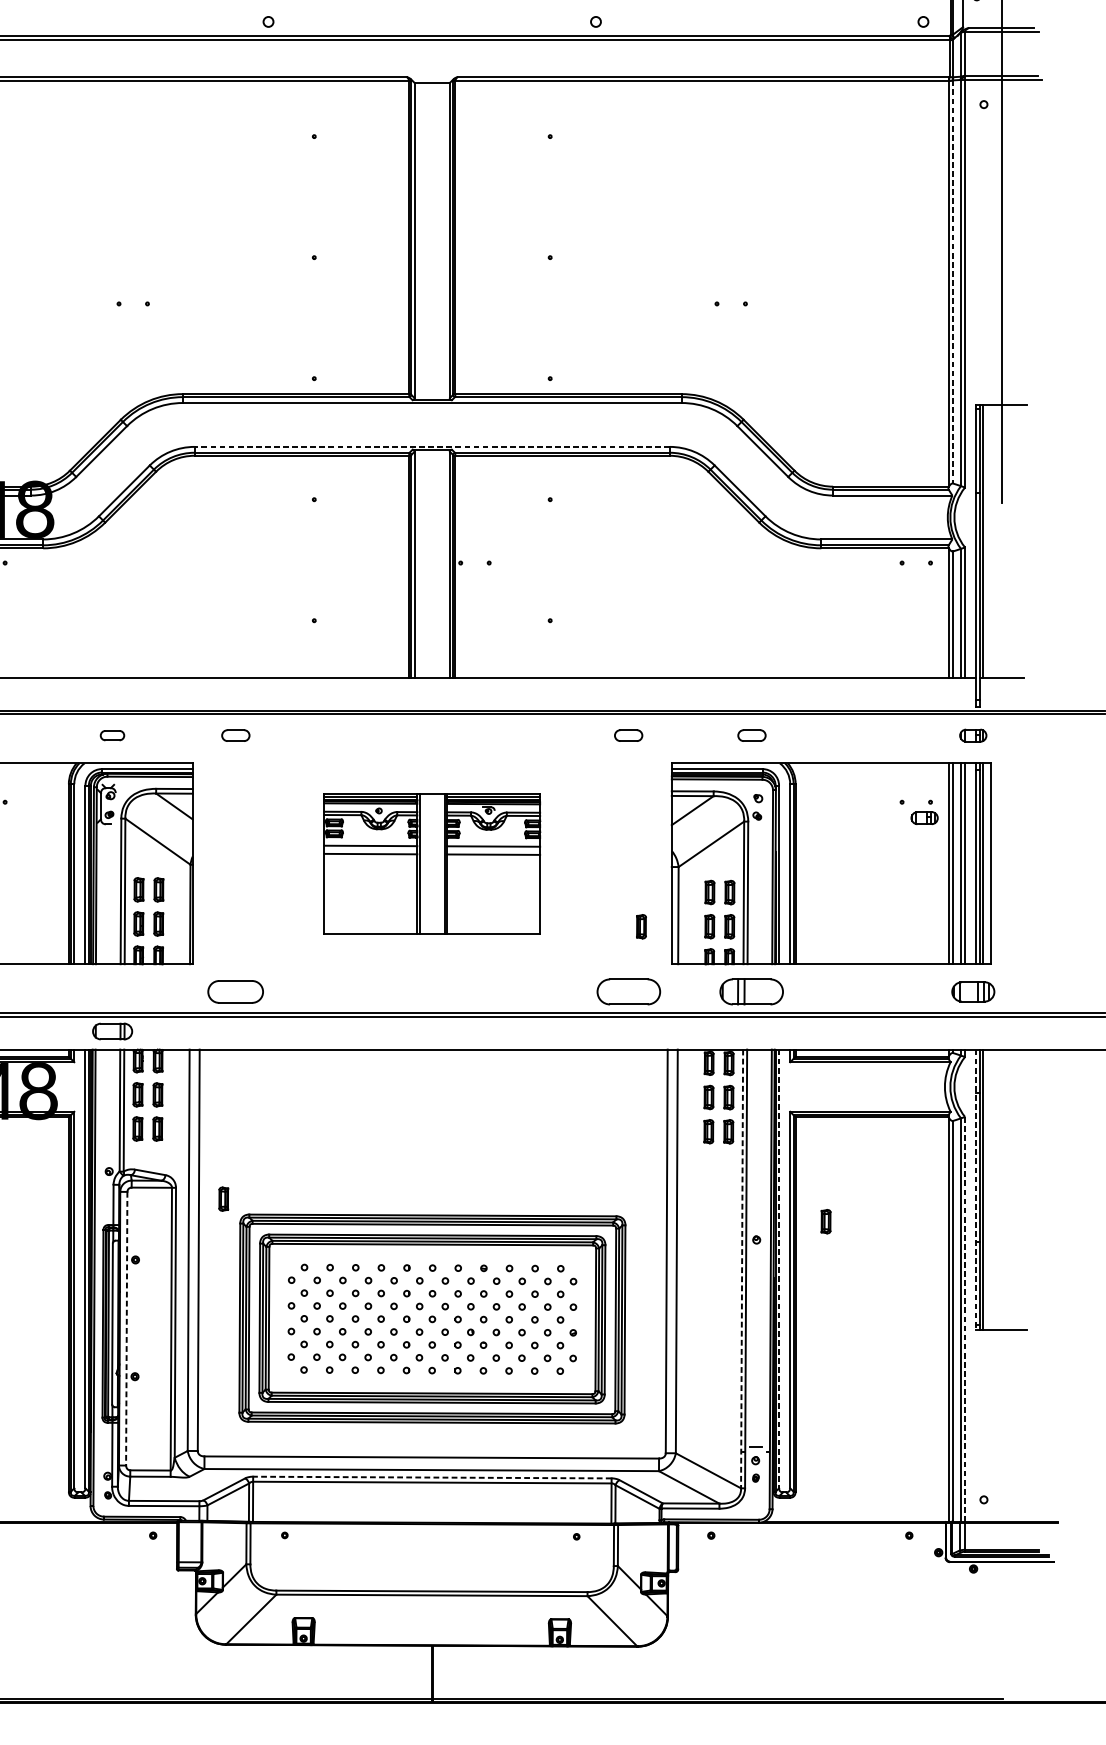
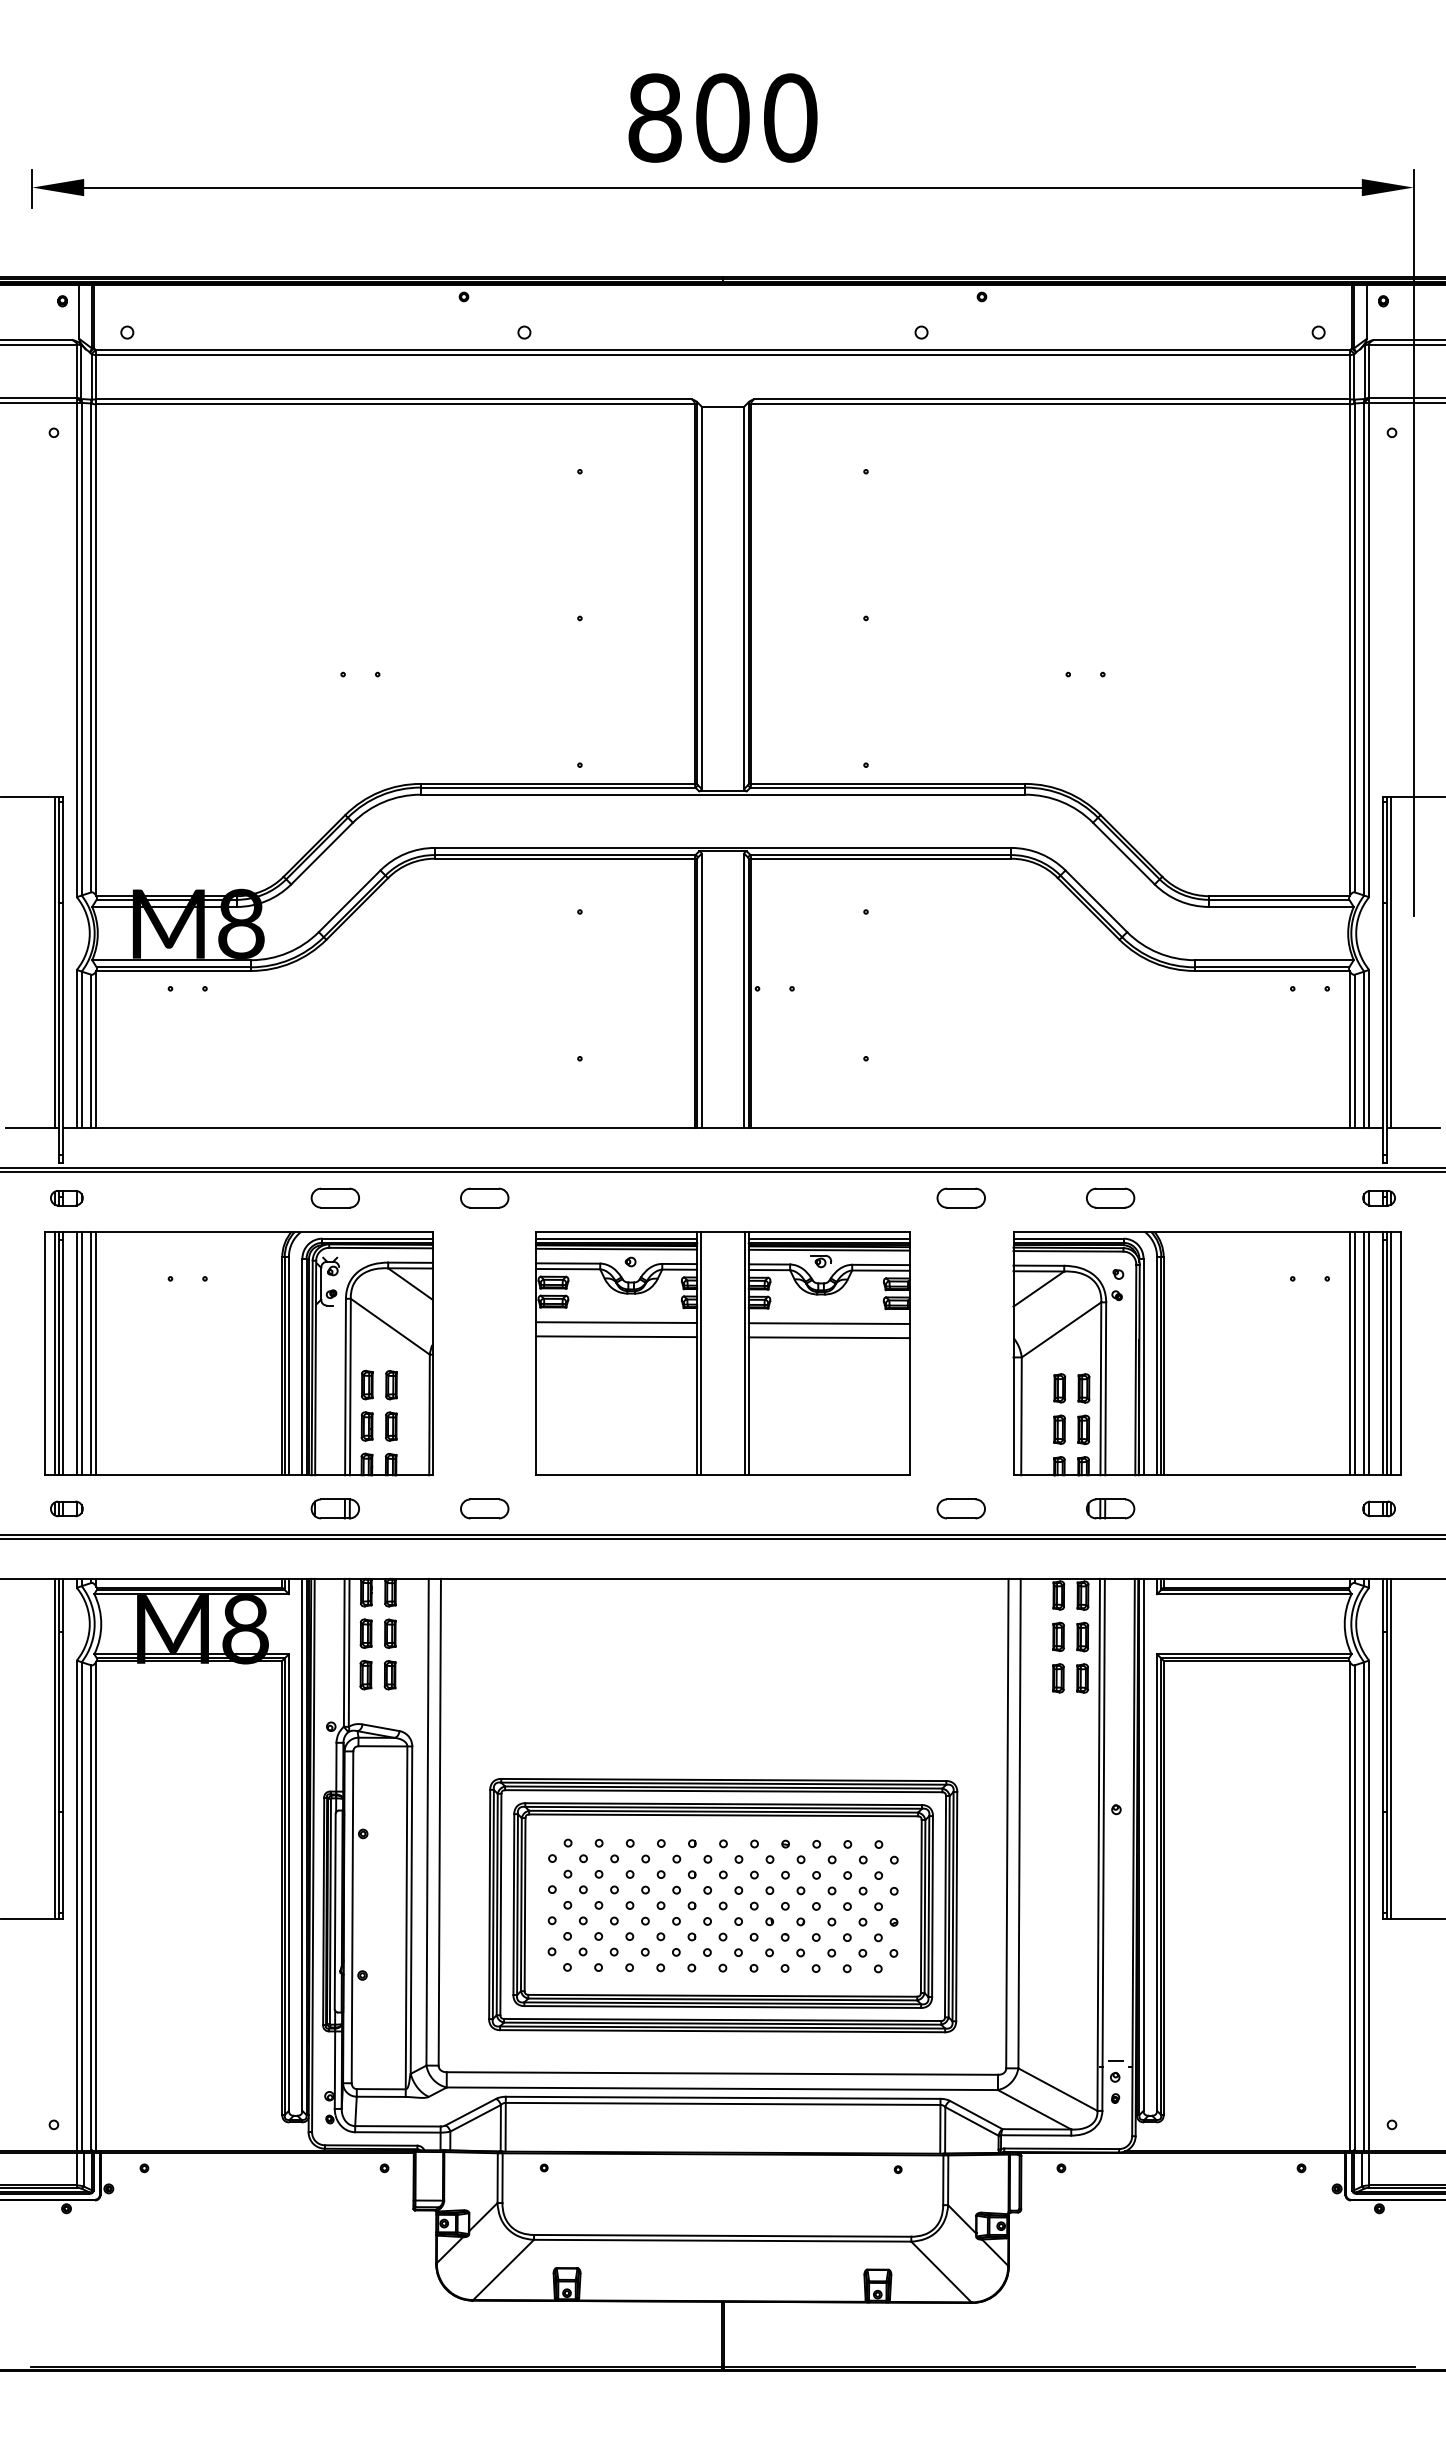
line: (952, 282) -> (1354, 648), dashed -> solid
line: (431, 446) -> (722, 847), dashed -> solid
part: (111, 735) -> (334, 1197), size x1.67
part: (235, 735) -> (484, 1197), size x1.43
part: (628, 735) -> (960, 1197), size x1.43
part: (751, 735) -> (1110, 1197), size x1.43
part: (924, 818) -> (1319, 1298), removed
part: (431, 863) -> (722, 1353), size x1.43
part: (641, 926) -> (976, 1429), removed
part: (235, 991) -> (484, 1508), size x0.71
part: (628, 991) -> (960, 1508), size x0.62
part: (751, 991) -> (1110, 1508), size x0.62
part: (972, 991) -> (1378, 1508), size x0.62
part: (111, 1031) -> (334, 1508), moved
line: (976, 1190) -> (1382, 1749), dashed -> solid
part: (223, 1199) -> (469, 1760), removed
part: (826, 1221) -> (1200, 1787), removed
line: (741, 1269) -> (1098, 1845), dashed -> solid
line: (779, 1269) -> (1143, 1845), dashed -> solid
line: (965, 1319) -> (1369, 1906), dashed -> solid
line: (126, 1328) -> (352, 1917), dashed -> solid
line: (431, 1477) -> (722, 2097), dashed -> solid

